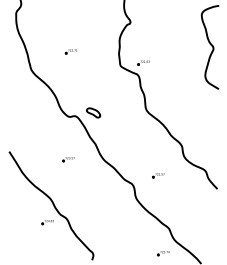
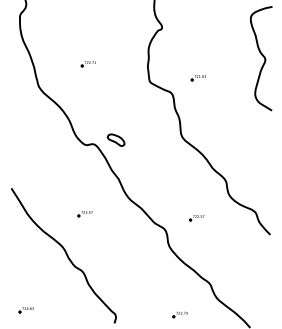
part: (142, 63) -> (197, 78), moved
part: (68, 159) -> (84, 214), moved
part: (47, 222) -> (25, 310), moved
part: (162, 253) -> (179, 315), moved

